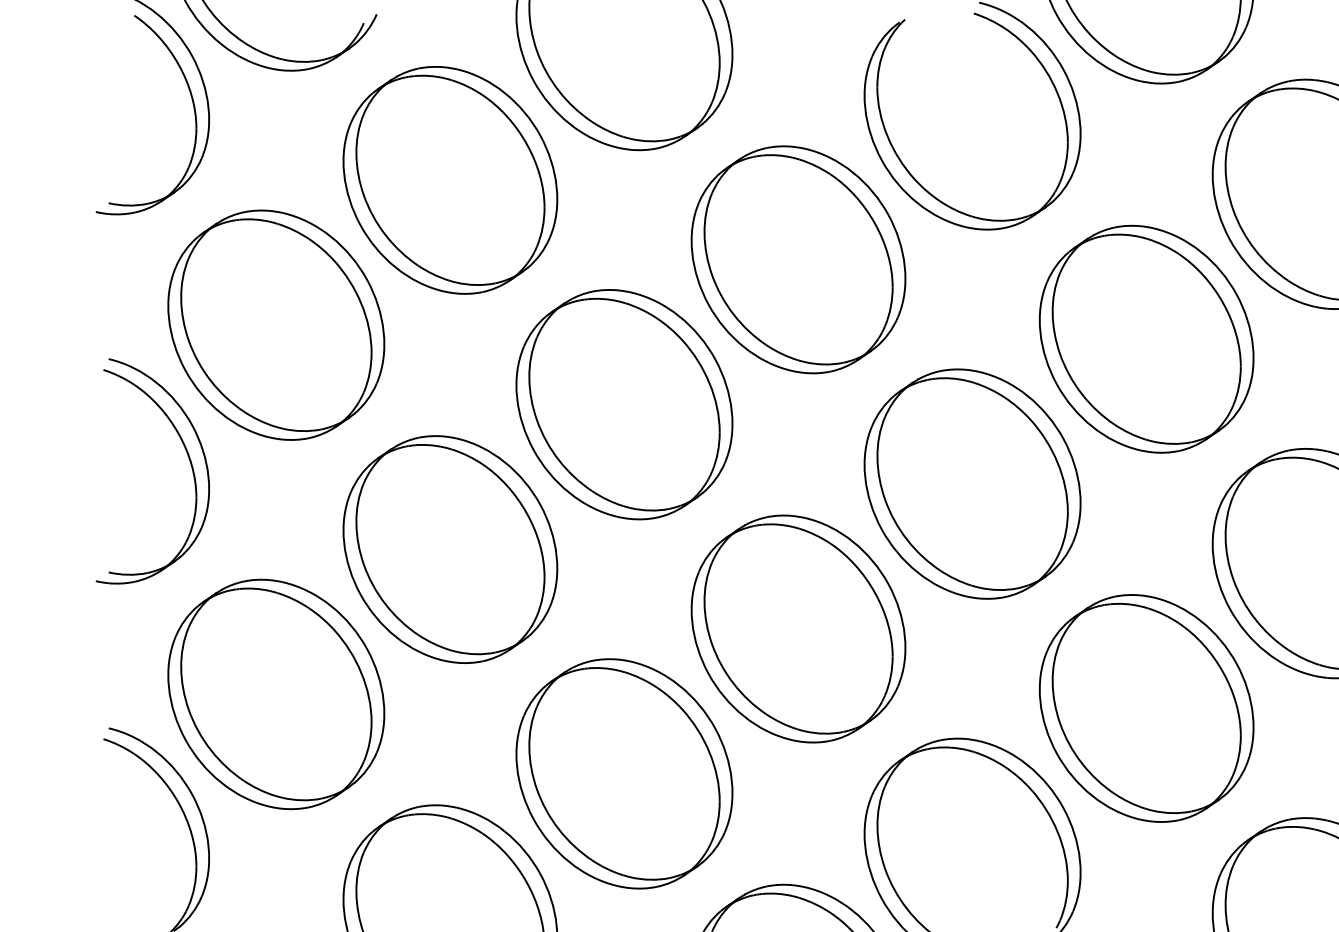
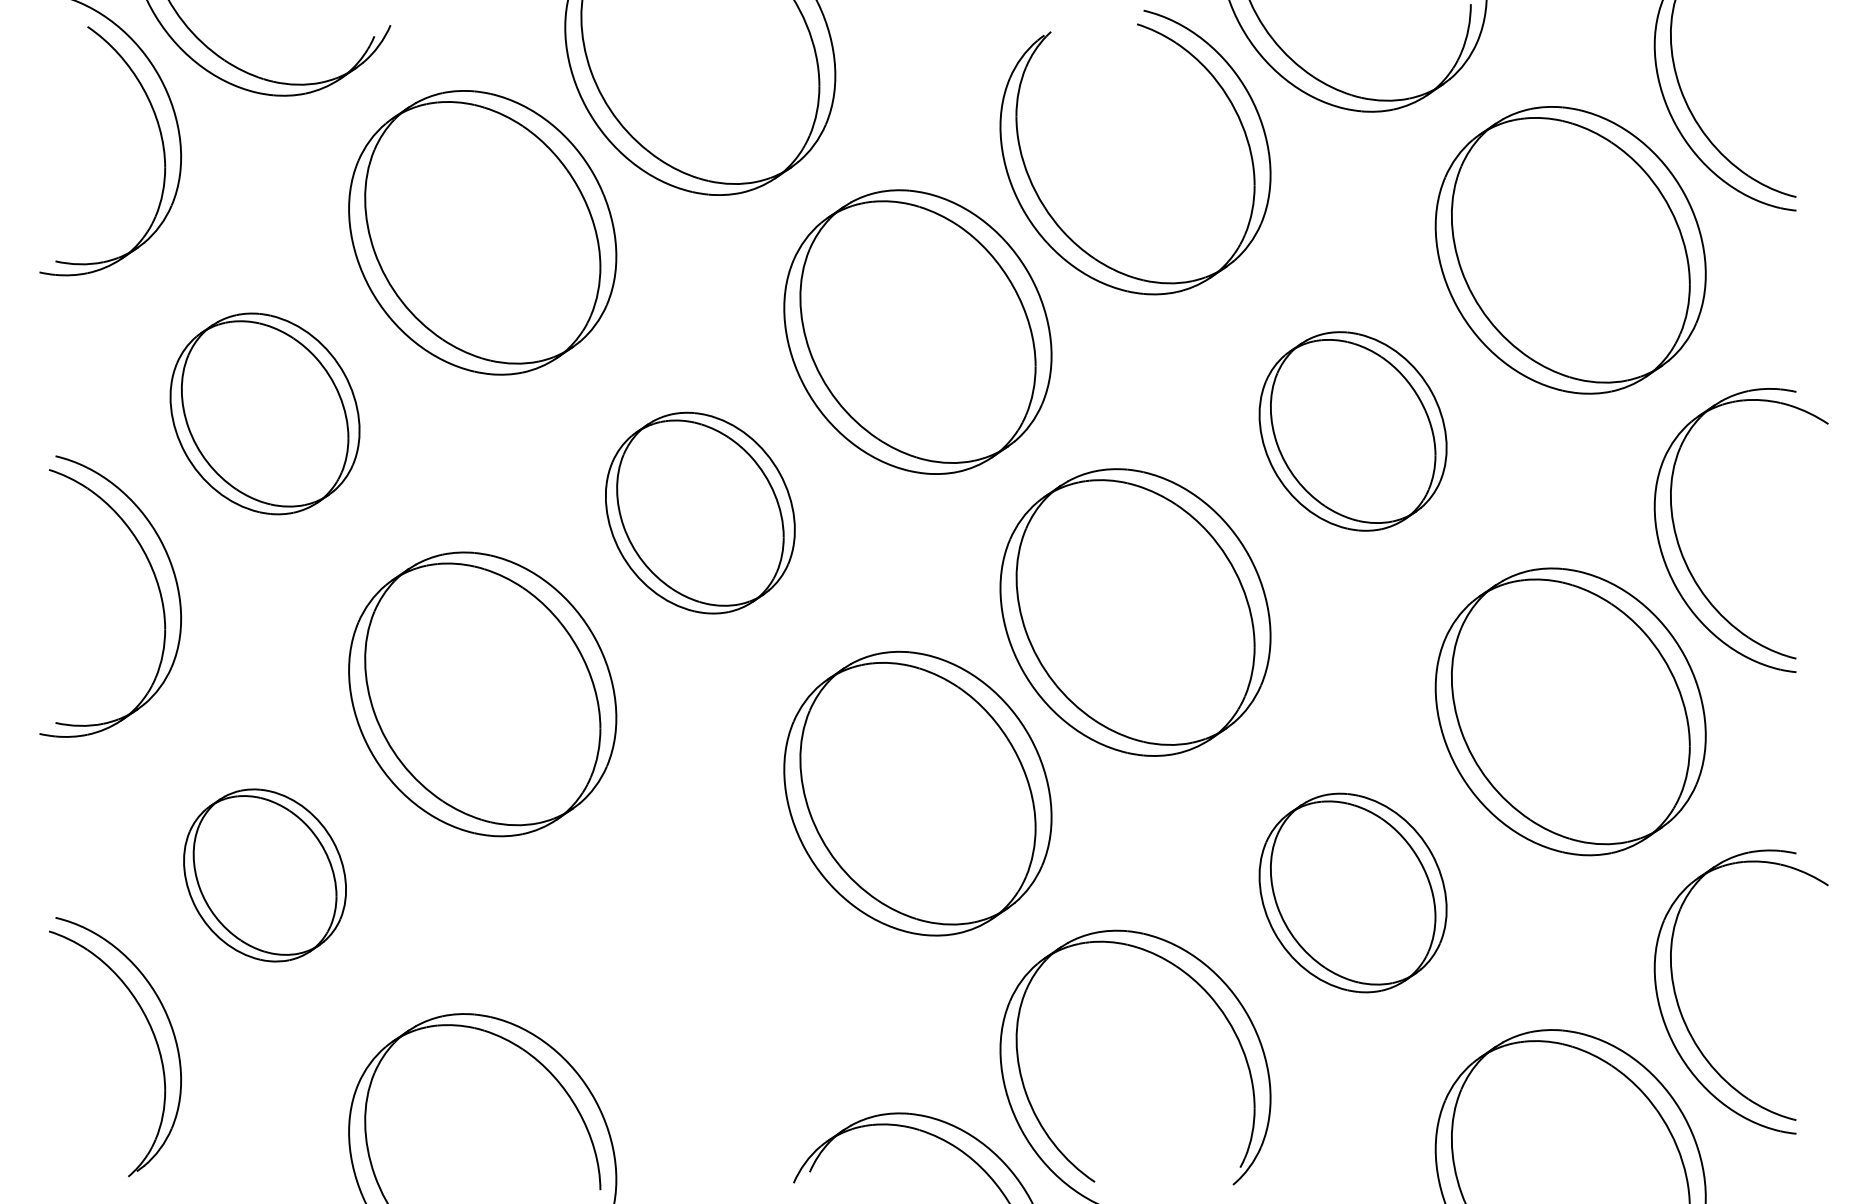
part: (275, 324) -> (264, 413), size x0.7
part: (1146, 339) -> (1352, 431), size x0.7
part: (624, 404) -> (700, 512), size x0.7
part: (275, 694) -> (264, 875), size x0.6
part: (1146, 708) -> (1352, 892), size x0.7
part: (624, 773) -> (700, 974), removed

